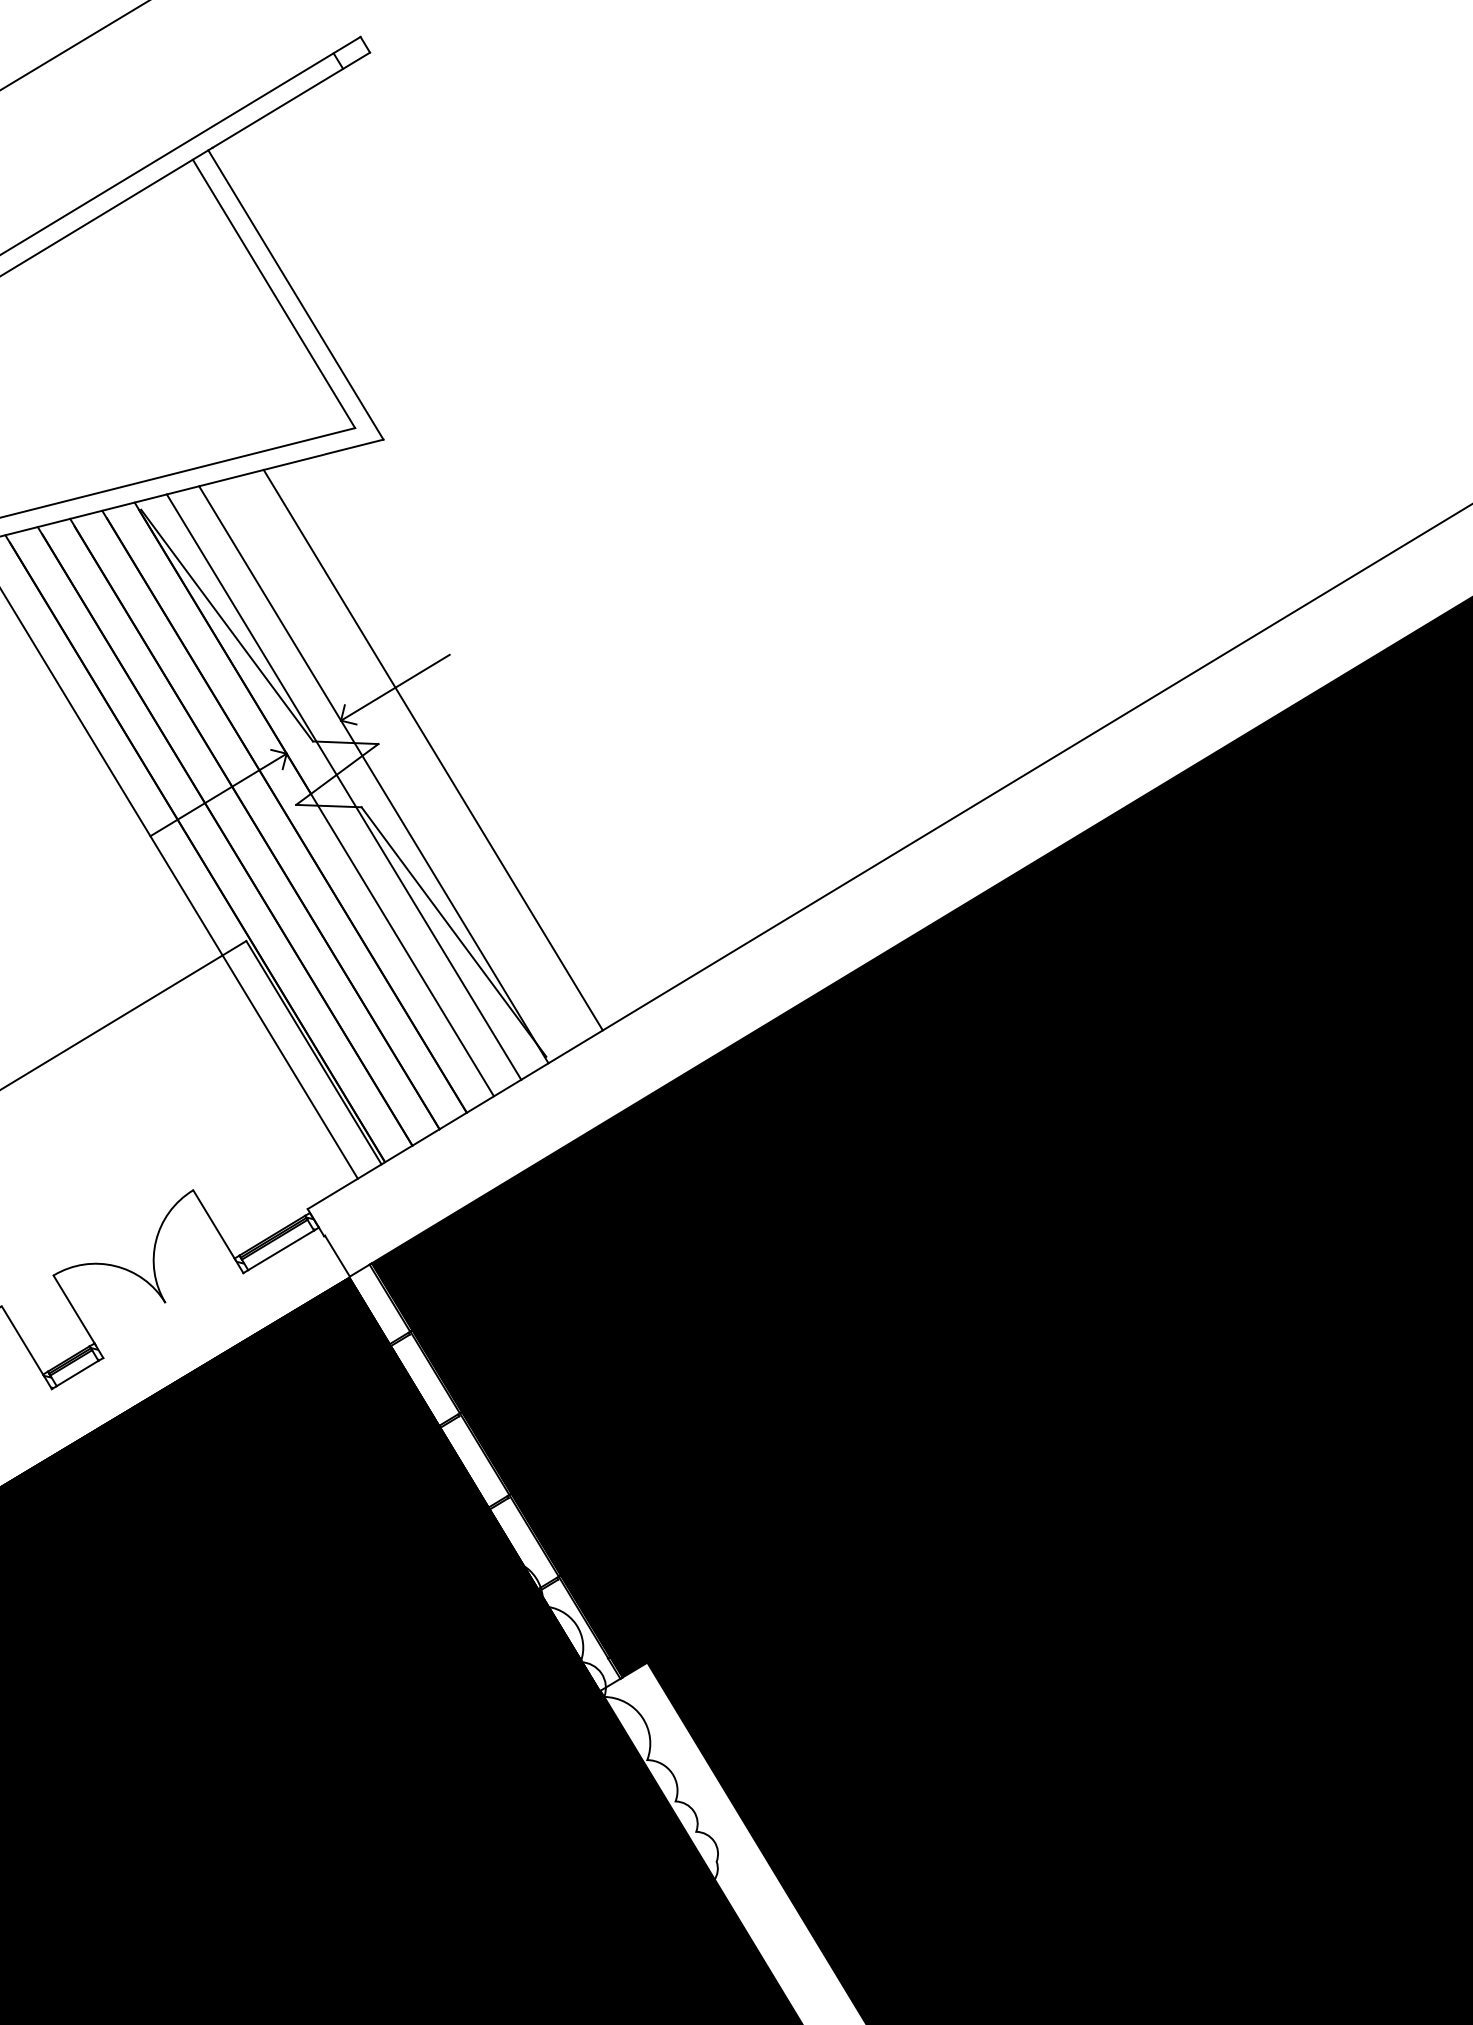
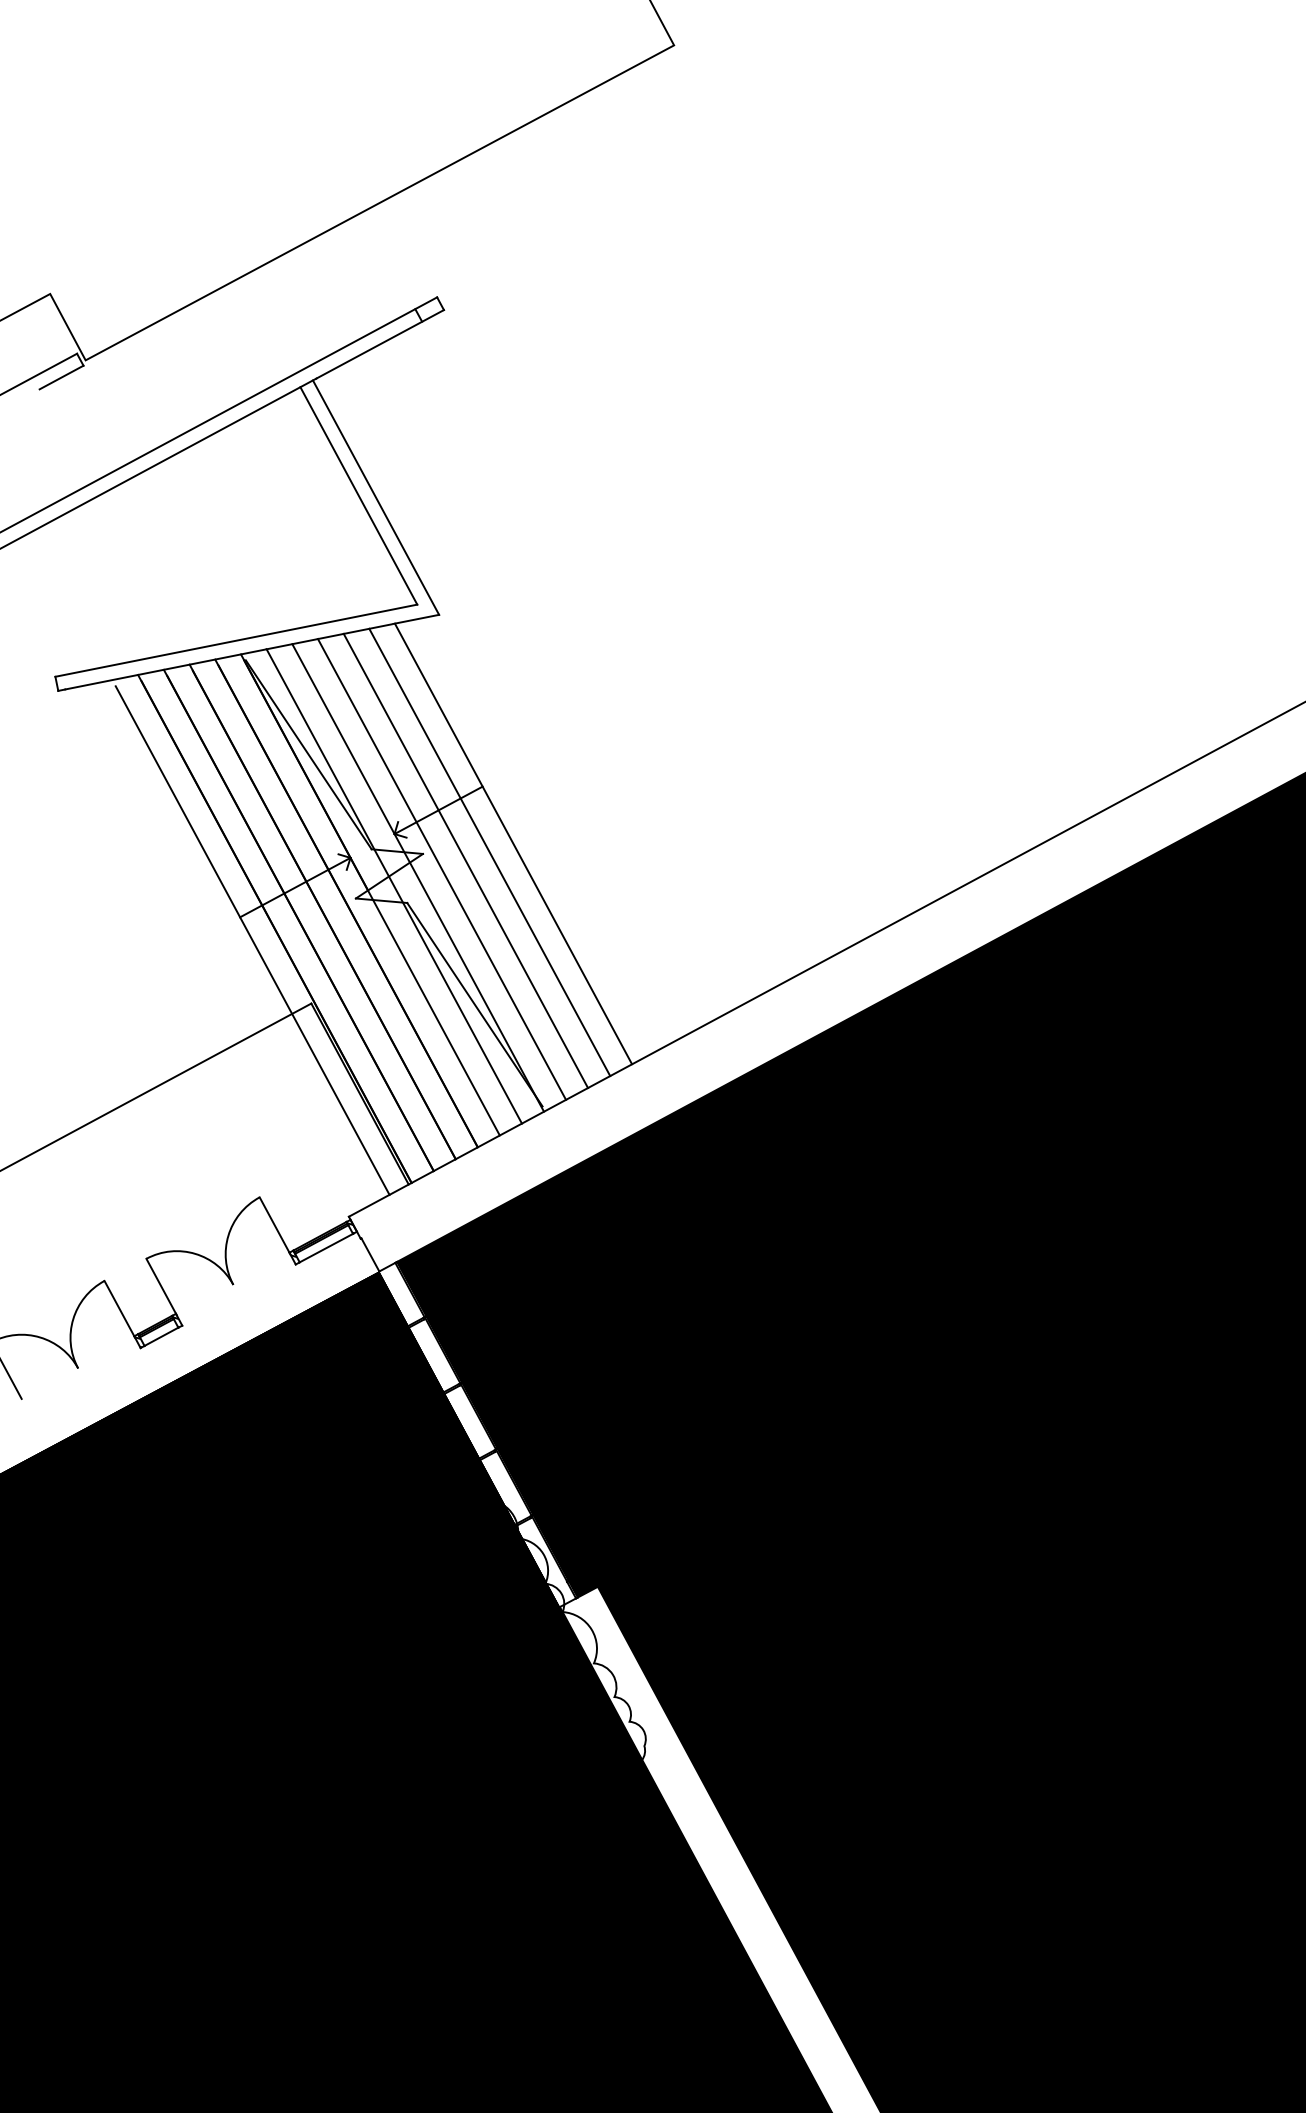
line: (492, 724) -> (513, 843), added
line: (462, 737) -> (489, 852), added
line: (402, 762) -> (441, 869), added

